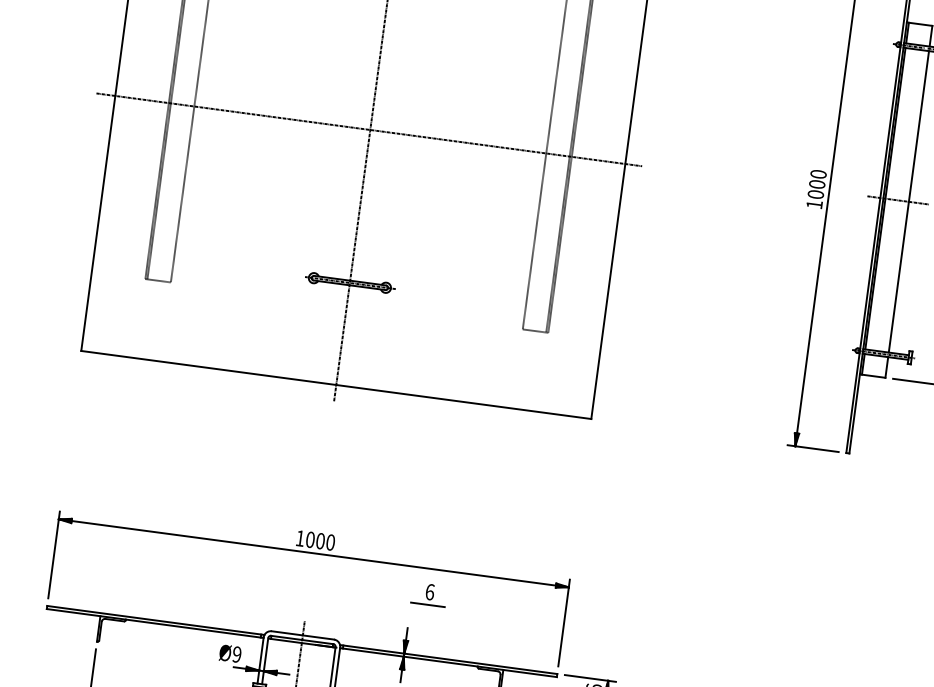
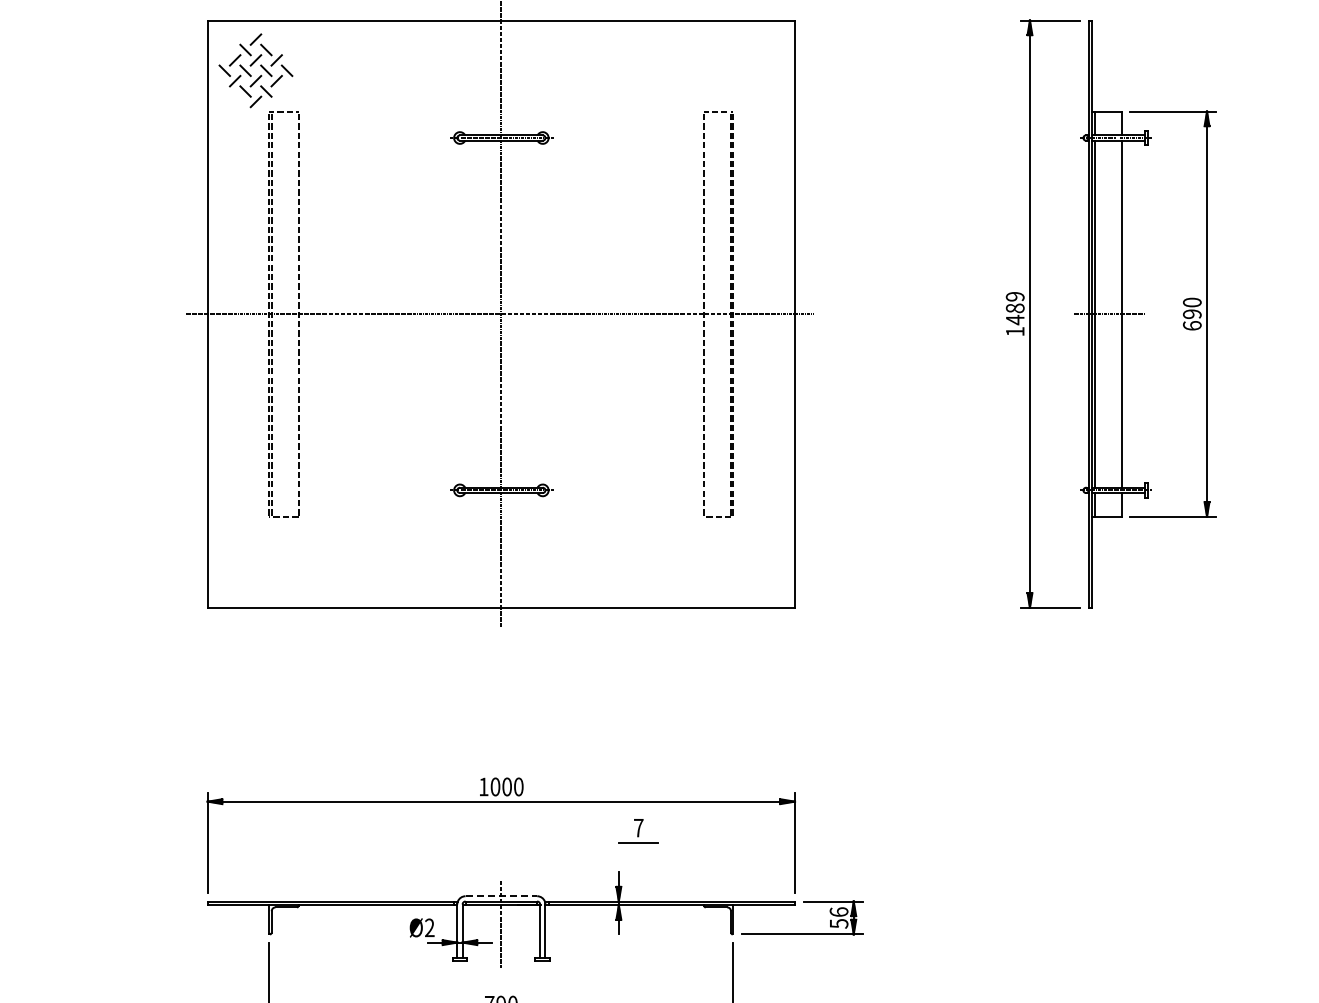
text: (816, 184) -> (1014, 308), 1000 -> 1489
text: (429, 591) -> (638, 827), 6 -> 7
line: (302, 635) -> (501, 896), solid -> dashed
text: (236, 655) -> (429, 928), Ø9 -> Ø2

